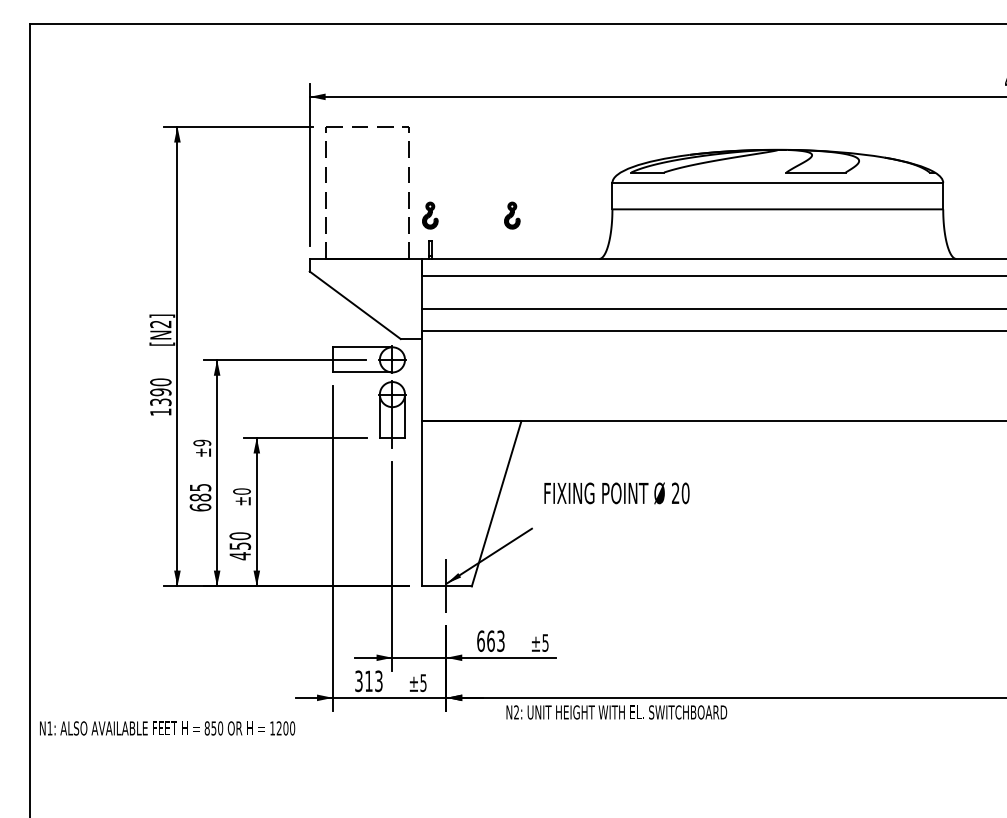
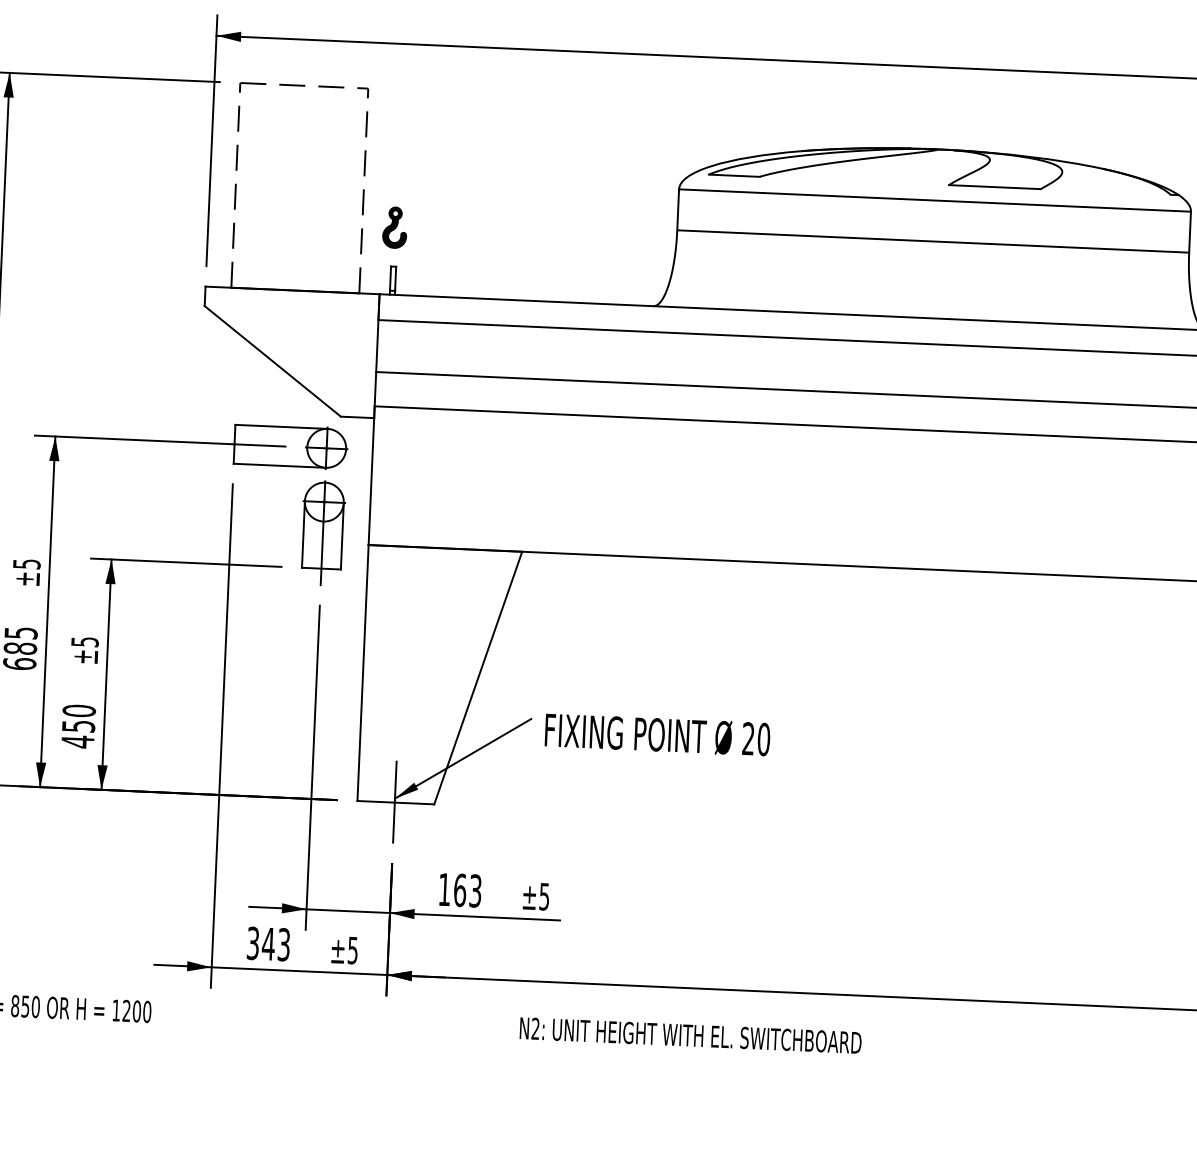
part: (512, 215) -> (522, 233), removed
text: (201, 442) -> (25, 563), ±9 -> ±5
text: (241, 491) -> (84, 641), ±0 -> ±5
text: (616, 493) -> (656, 735), moved
text: (480, 640) -> (443, 888), 663 -> 163
text: (368, 680) -> (267, 942), 313 -> 343
text: (616, 712) -> (690, 1035), moved

